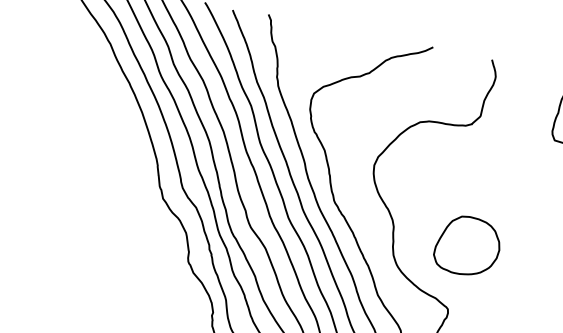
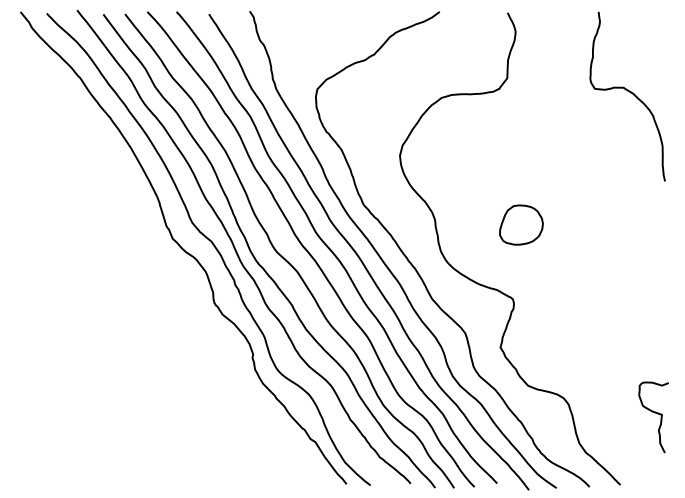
part: (467, 245) -> (521, 224), size x0.6

